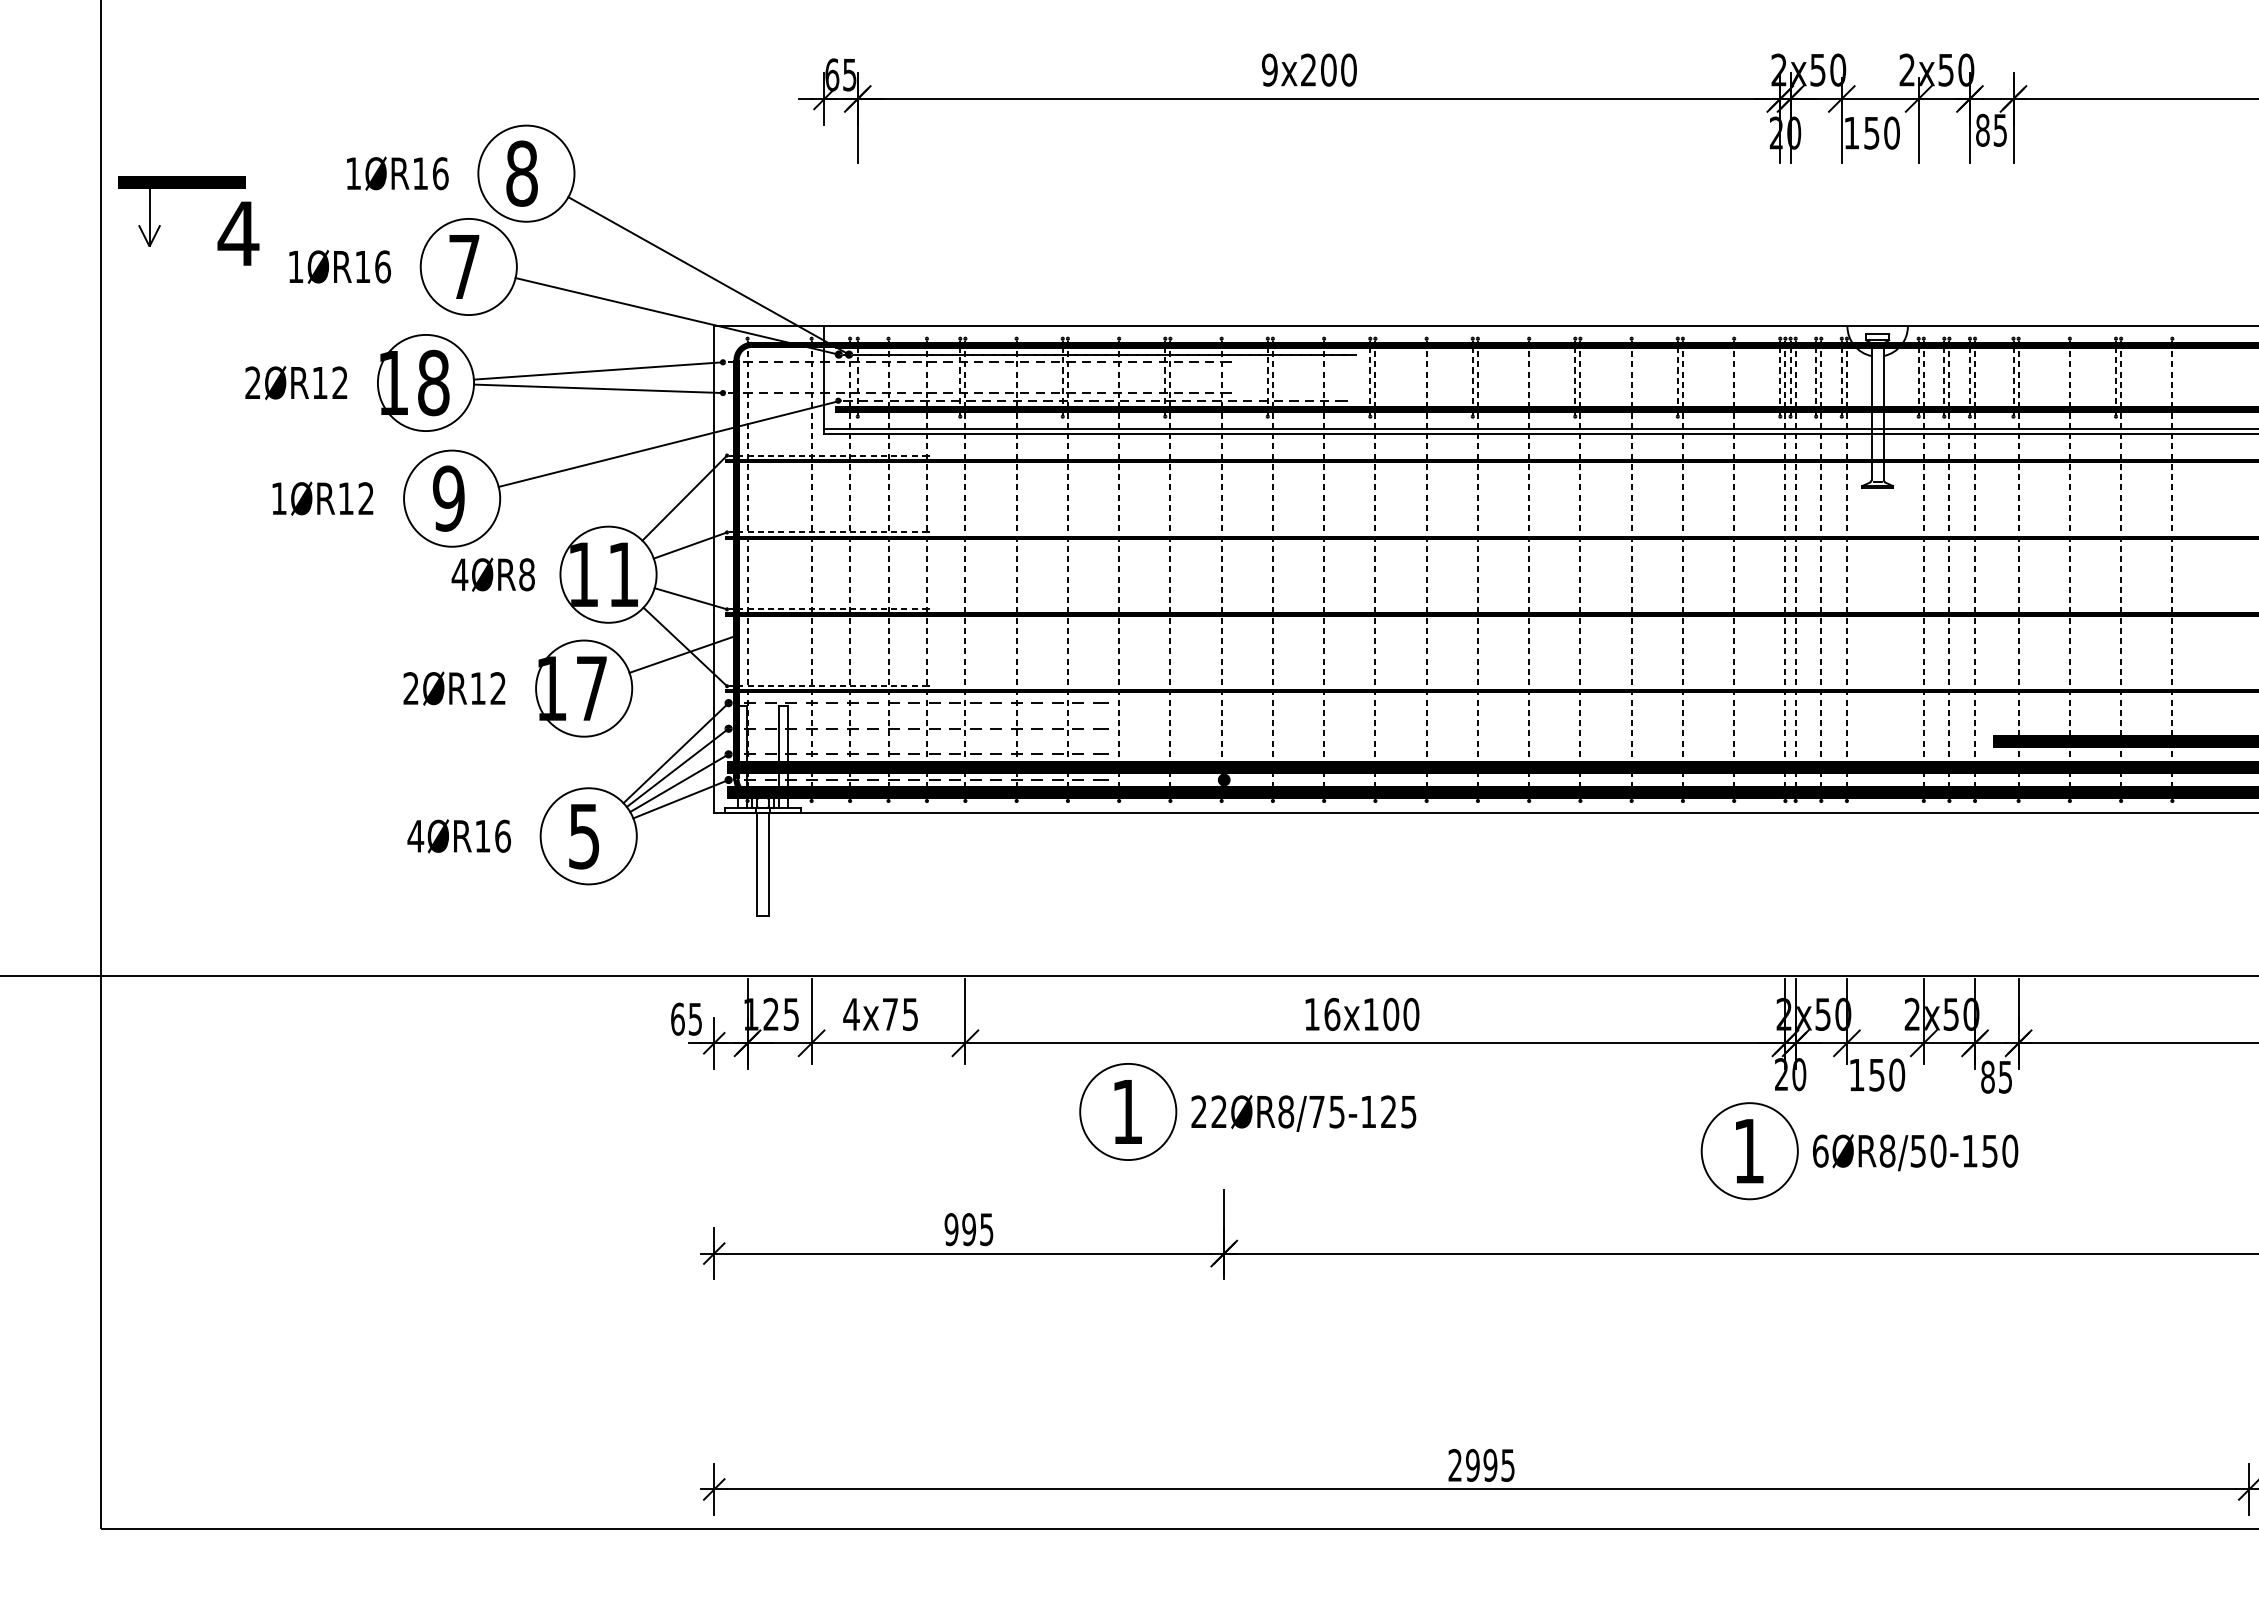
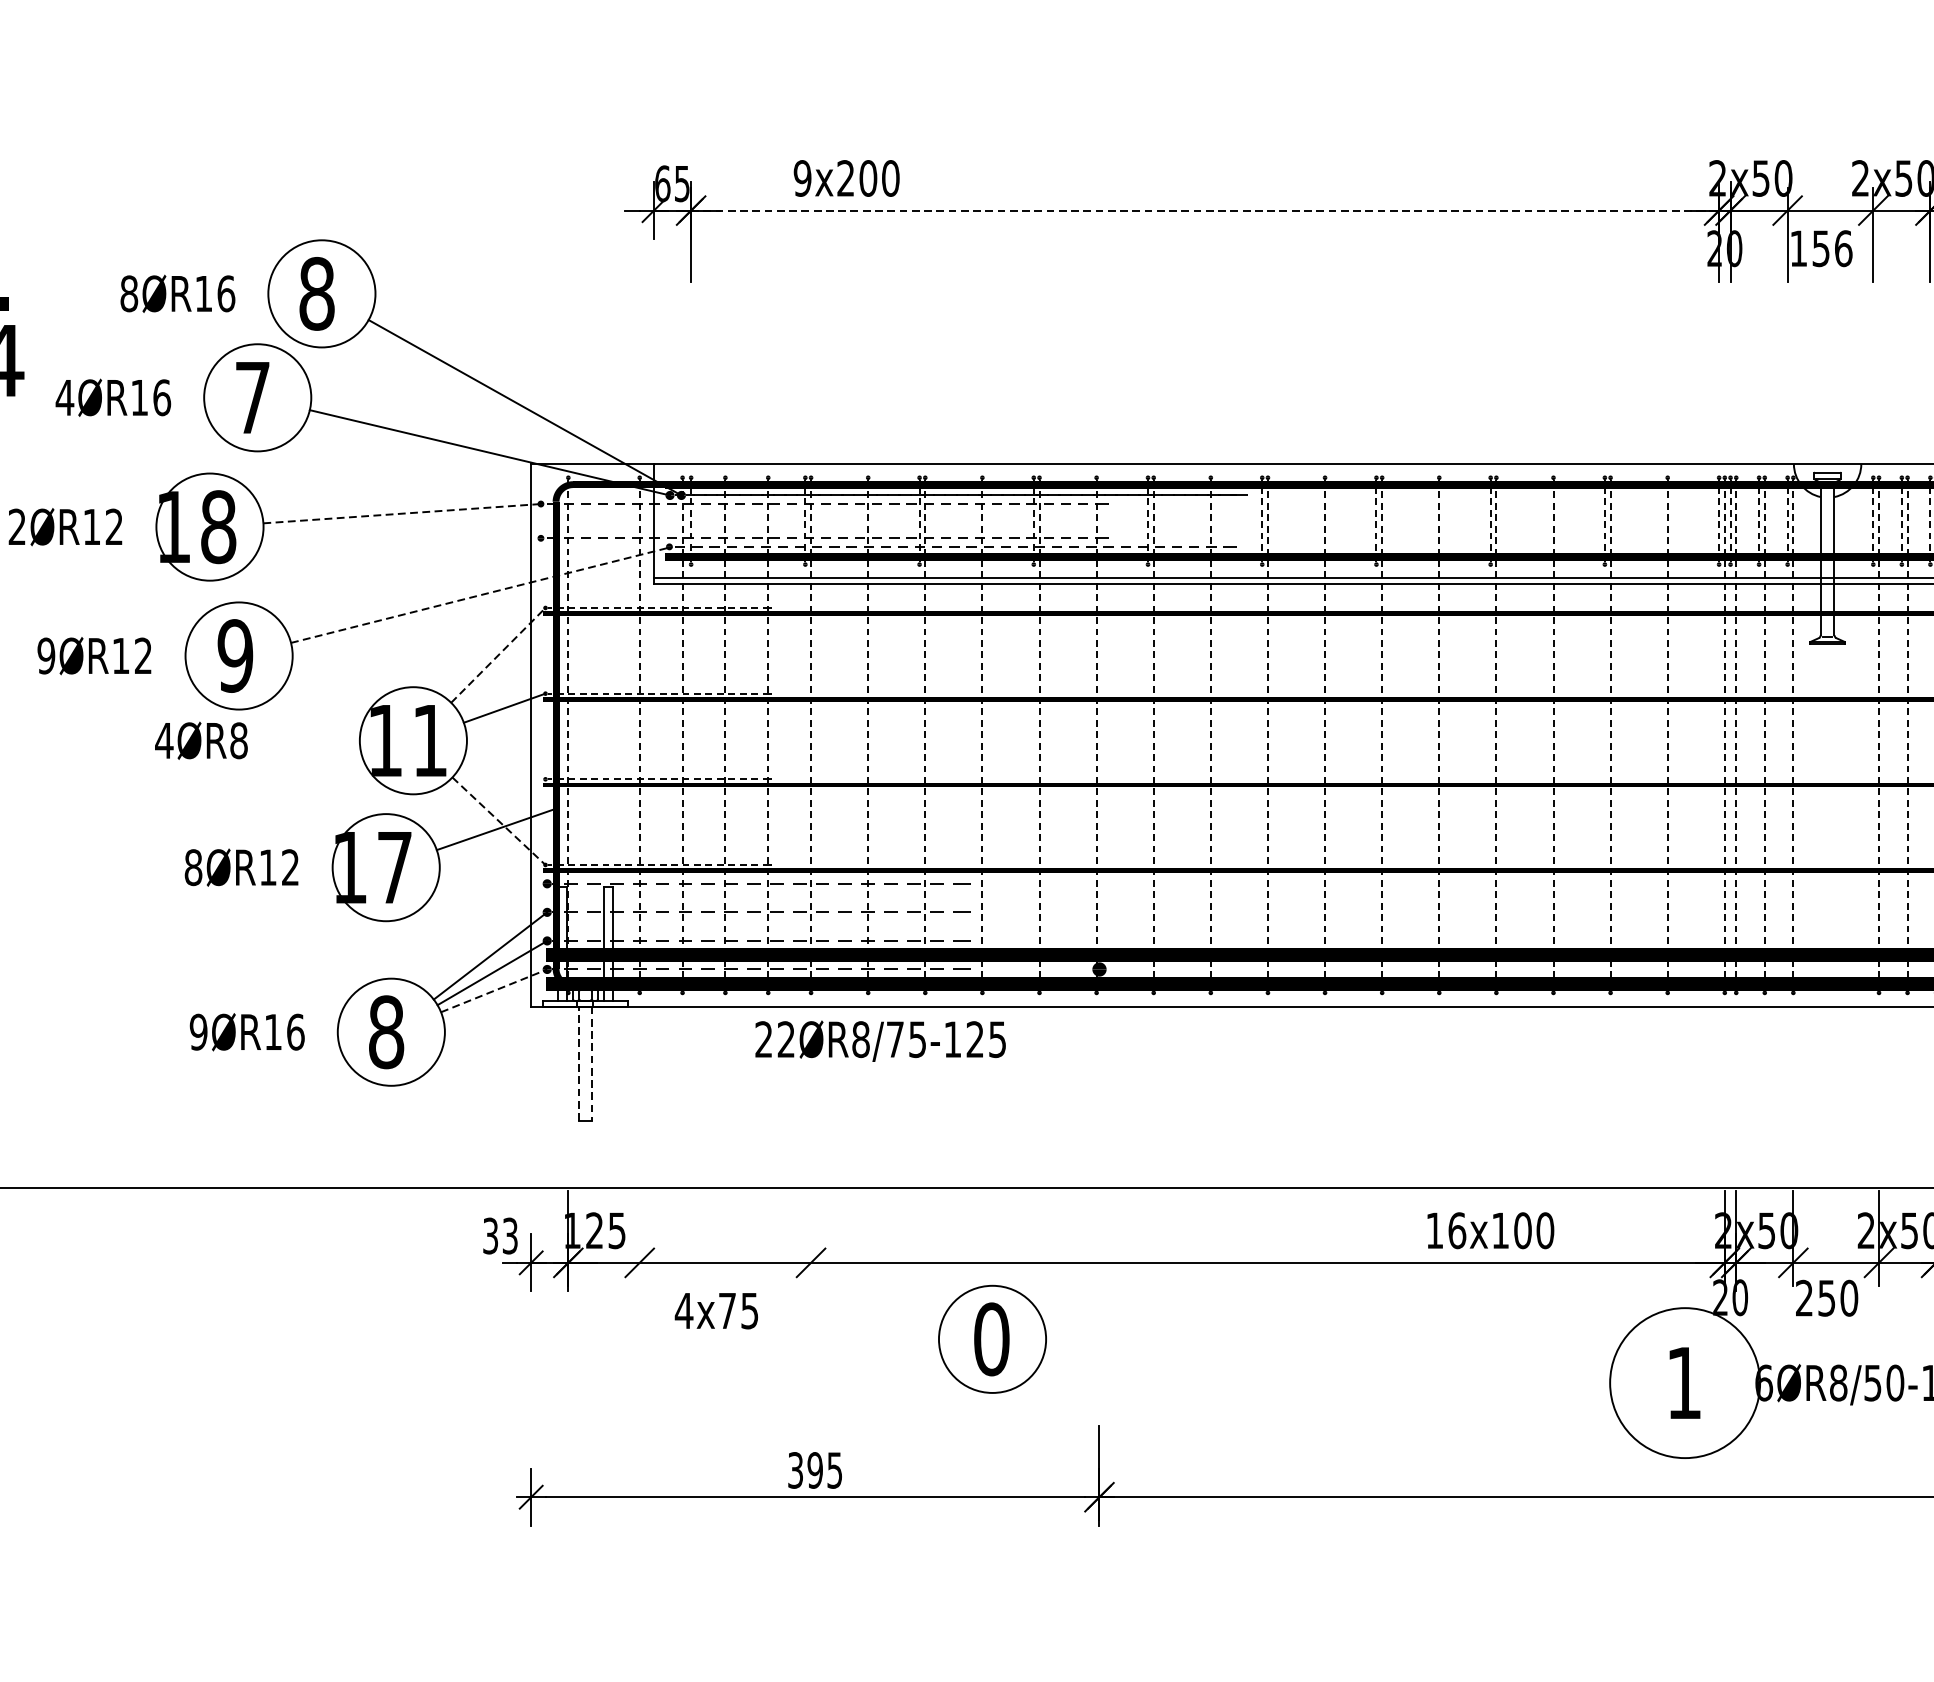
text: (1309, 69) -> (846, 177), moved
line: (1319, 98) -> (1205, 210), solid -> dashed
text: (1892, 132) -> (1844, 247), 150 -> 156
text: (353, 173) -> (129, 293), 1ØR16 -> 8ØR16
text: (295, 266) -> (64, 397), 1ØR16 -> 4ØR16
line: (598, 370) -> (402, 513), solid -> dashed
line: (598, 388) -> (402, 533), removed
line: (670, 443) -> (482, 594), solid -> dashed
line: (685, 497) -> (499, 654), solid -> dashed
text: (278, 498) -> (45, 655), 1ØR12 -> 9ØR12
text: (492, 574) -> (200, 740), moved
line: (690, 598) -> (504, 767), removed
line: (685, 647) -> (499, 821), solid -> dashed
text: (411, 688) -> (193, 867), 2ØR12 -> 8ØR12
line: (675, 753) -> (488, 939), removed
line: (681, 799) -> (494, 991), solid -> dashed
text: (415, 835) -> (198, 1031), 4ØR16 -> 9ØR16
text: (584, 836) -> (386, 1032), 5 -> 8
line: (756, 864) -> (578, 1063), solid -> dashed
line: (769, 865) -> (592, 1064), solid -> dashed
text: (880, 1014) -> (716, 1311), moved
text: (1362, 1014) -> (1490, 1230), moved
text: (686, 1018) -> (500, 1235), 65 -> 33
line: (811, 1021) -> (639, 1238), removed
line: (965, 1021) -> (811, 1238), removed
text: (1856, 1074) -> (1804, 1297), 150 -> 250
text: (1127, 1111) -> (991, 1338), 1 -> 0
text: (1303, 1112) -> (880, 1040), moved
circle: (1749, 1151) -> (1684, 1383), size x1.4
text: (951, 1229) -> (795, 1470), 995 -> 395

